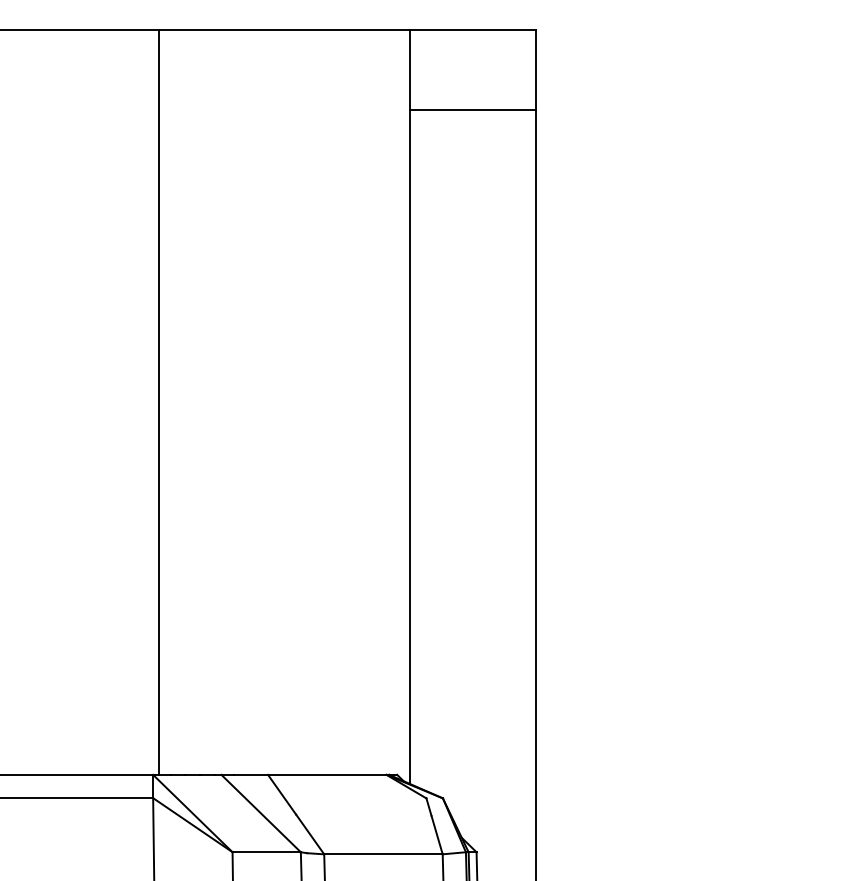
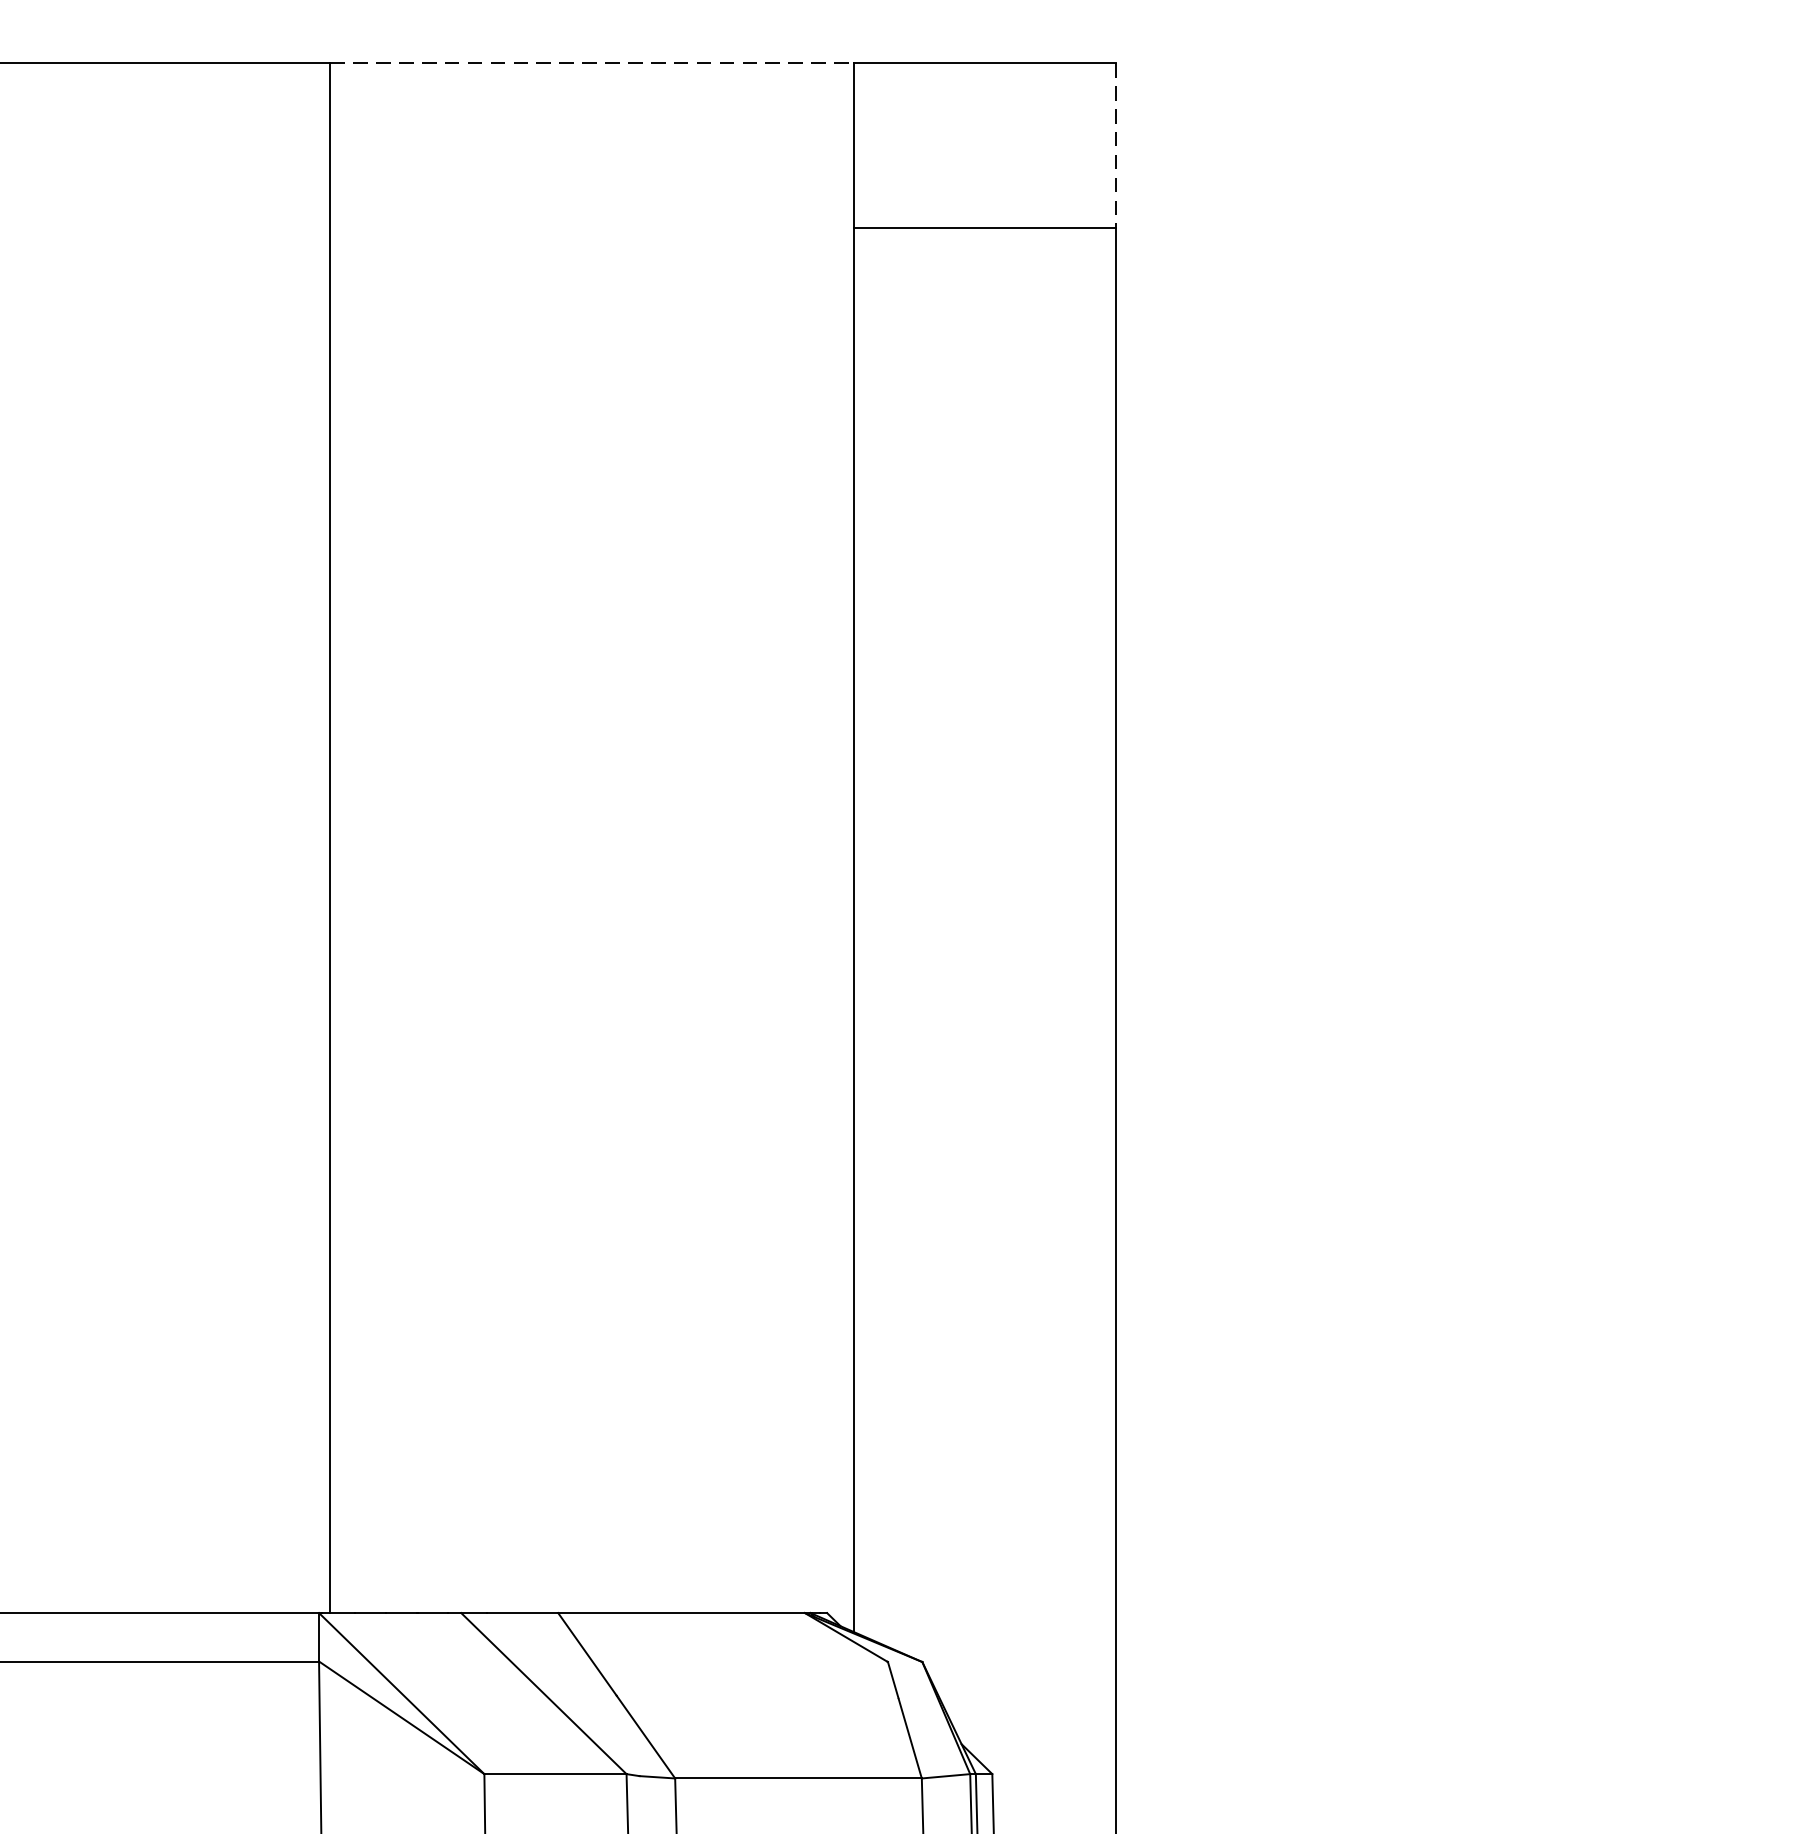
line: (284, 30) -> (592, 63), solid -> dashed
line: (535, 70) -> (1114, 146), solid -> dashed

